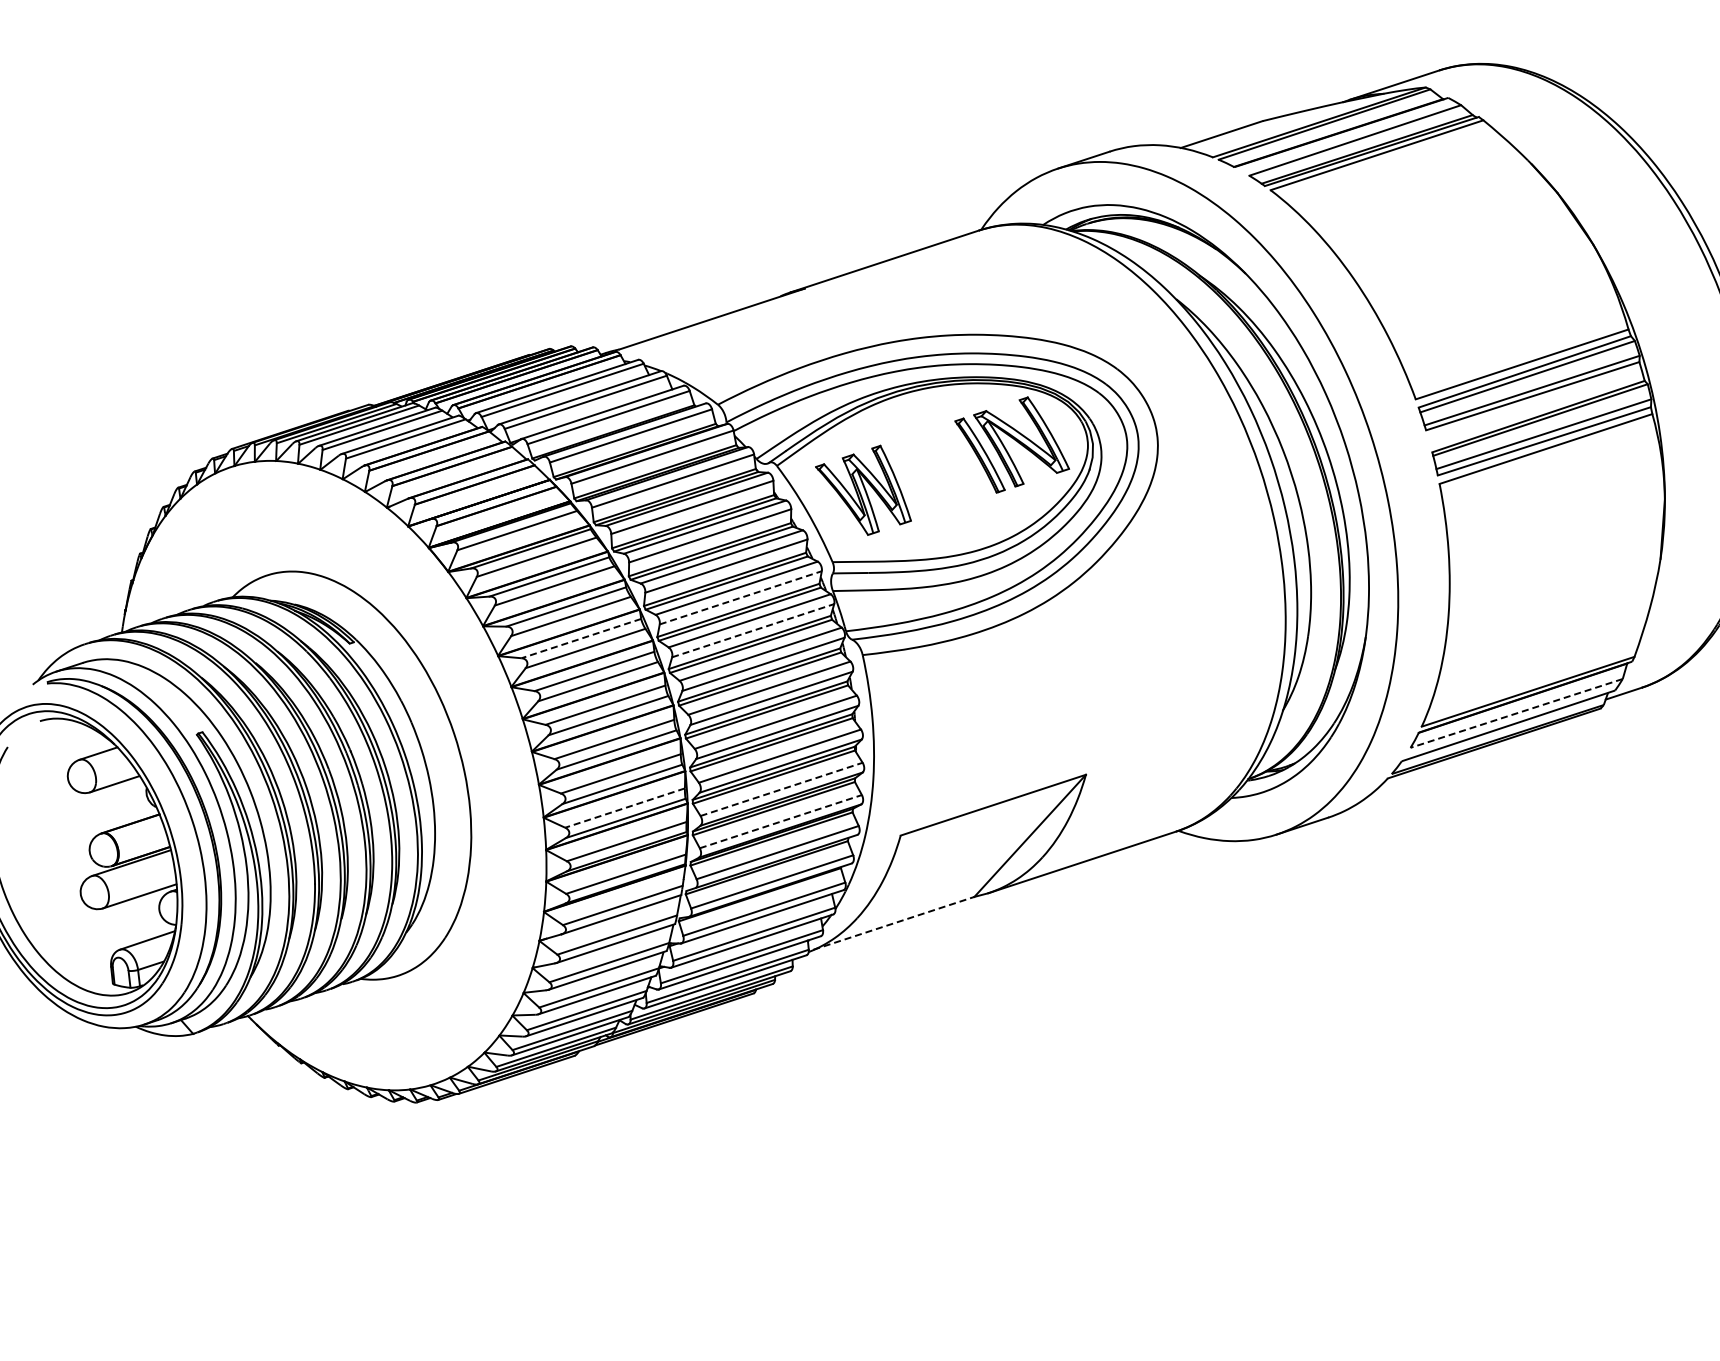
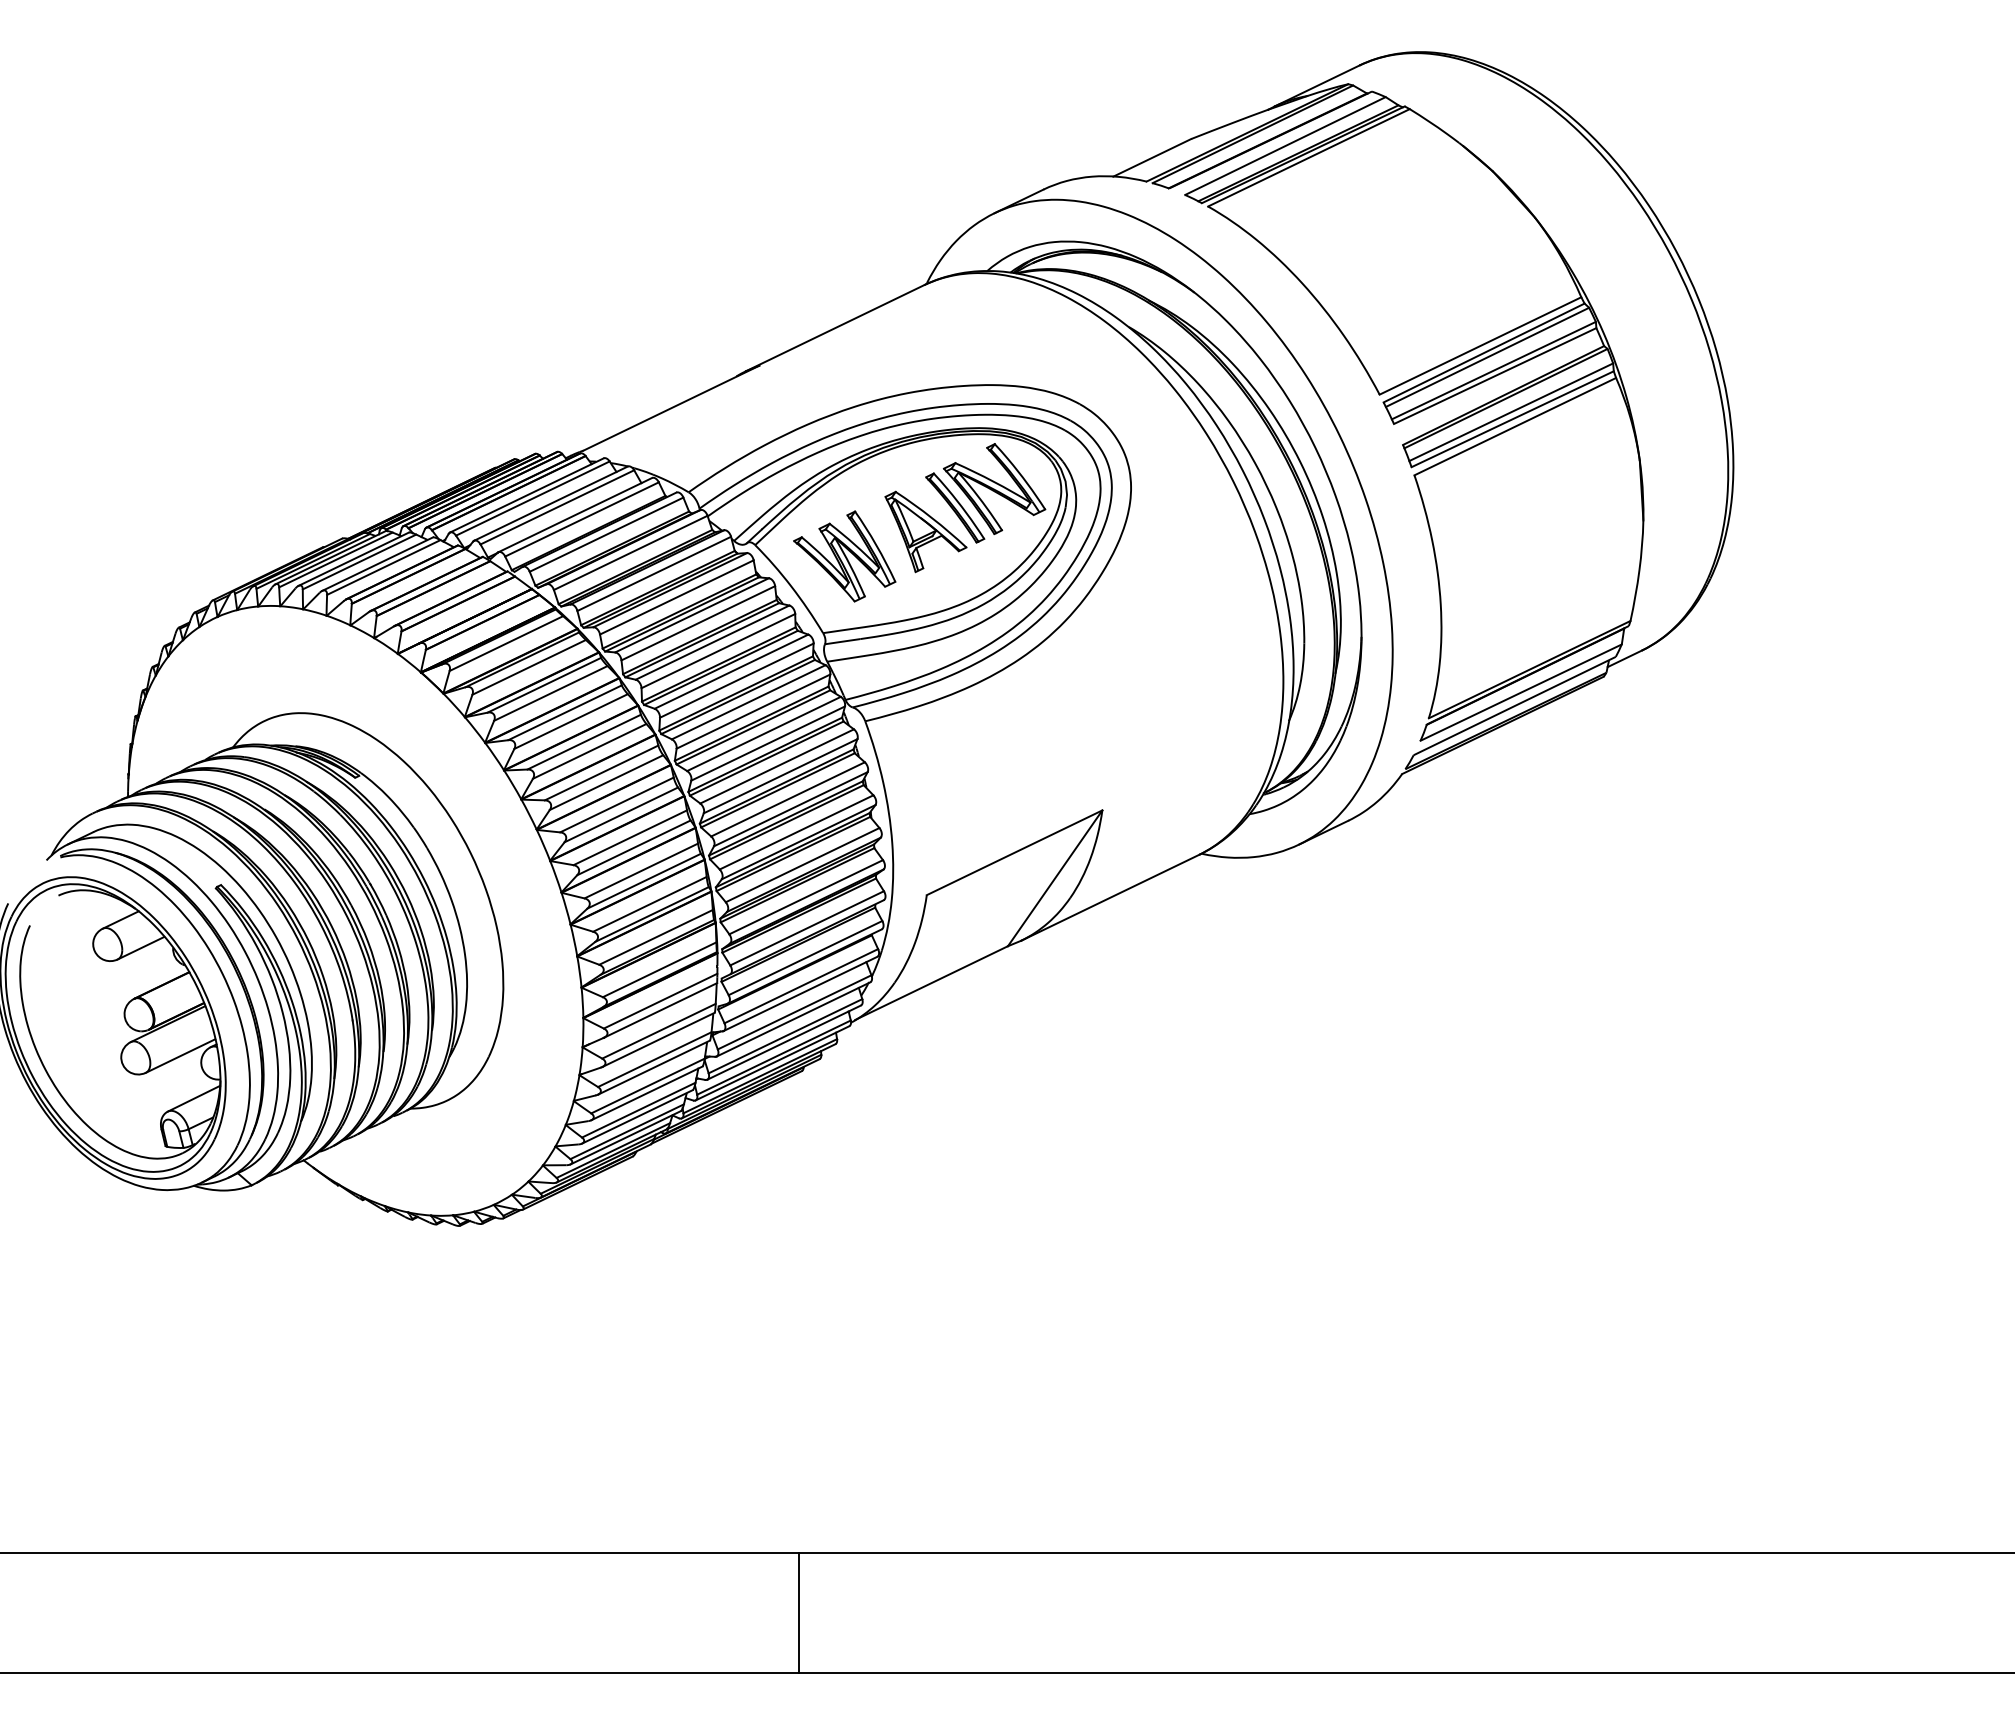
part: (947, 474) -> (925, 531), added
line: (741, 597) -> (737, 680), dashed -> solid
line: (753, 630) -> (753, 711), dashed -> solid
line: (580, 638) -> (583, 742), dashed -> solid
line: (1516, 713) -> (1521, 692), dashed -> solid
line: (782, 788) -> (803, 864), dashed -> solid
line: (624, 808) -> (649, 904), dashed -> solid
line: (781, 821) -> (806, 897), dashed -> solid
line: (893, 923) -> (931, 983), dashed -> solid

